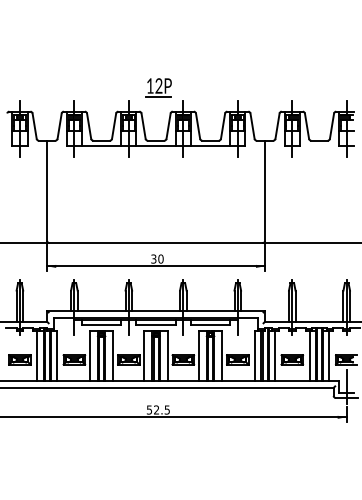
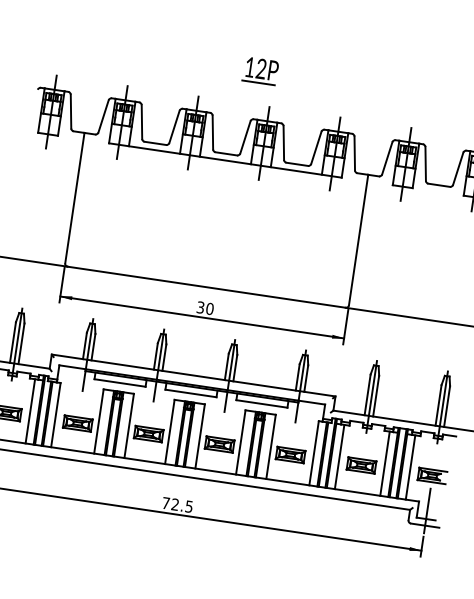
part: (158, 87) -> (260, 70), moved
text: (149, 409) -> (166, 502), 52.5 -> 72.5

